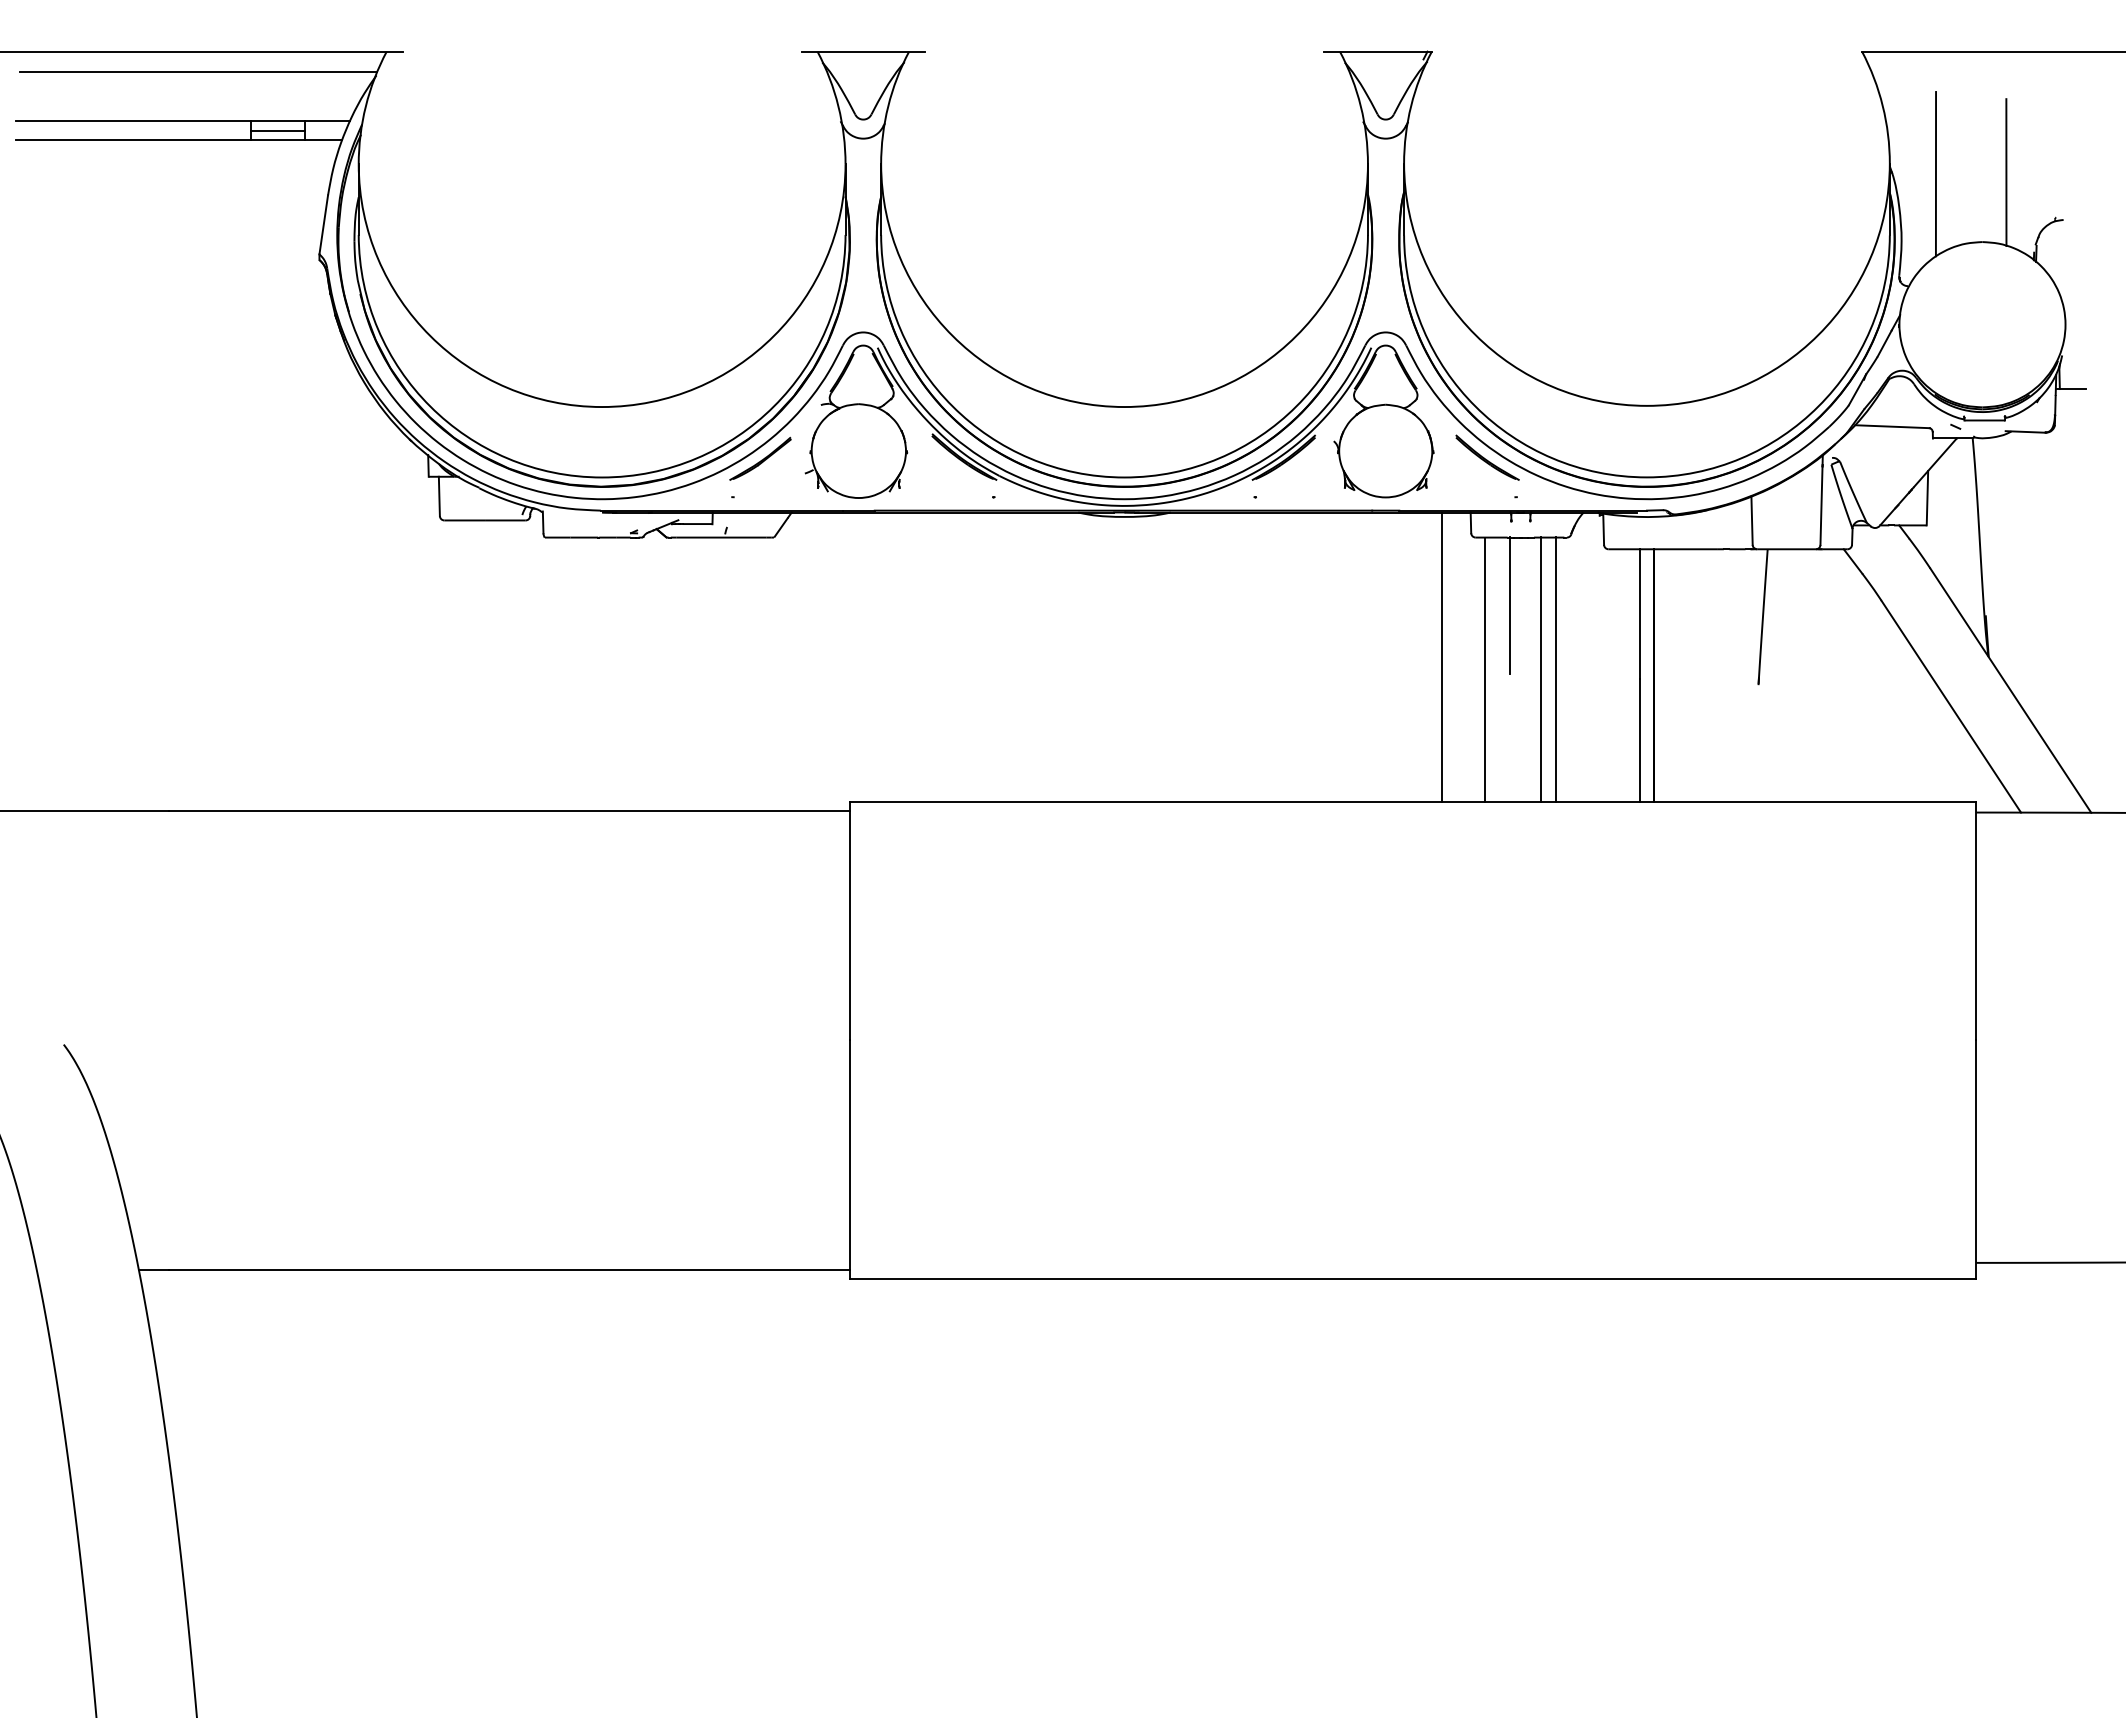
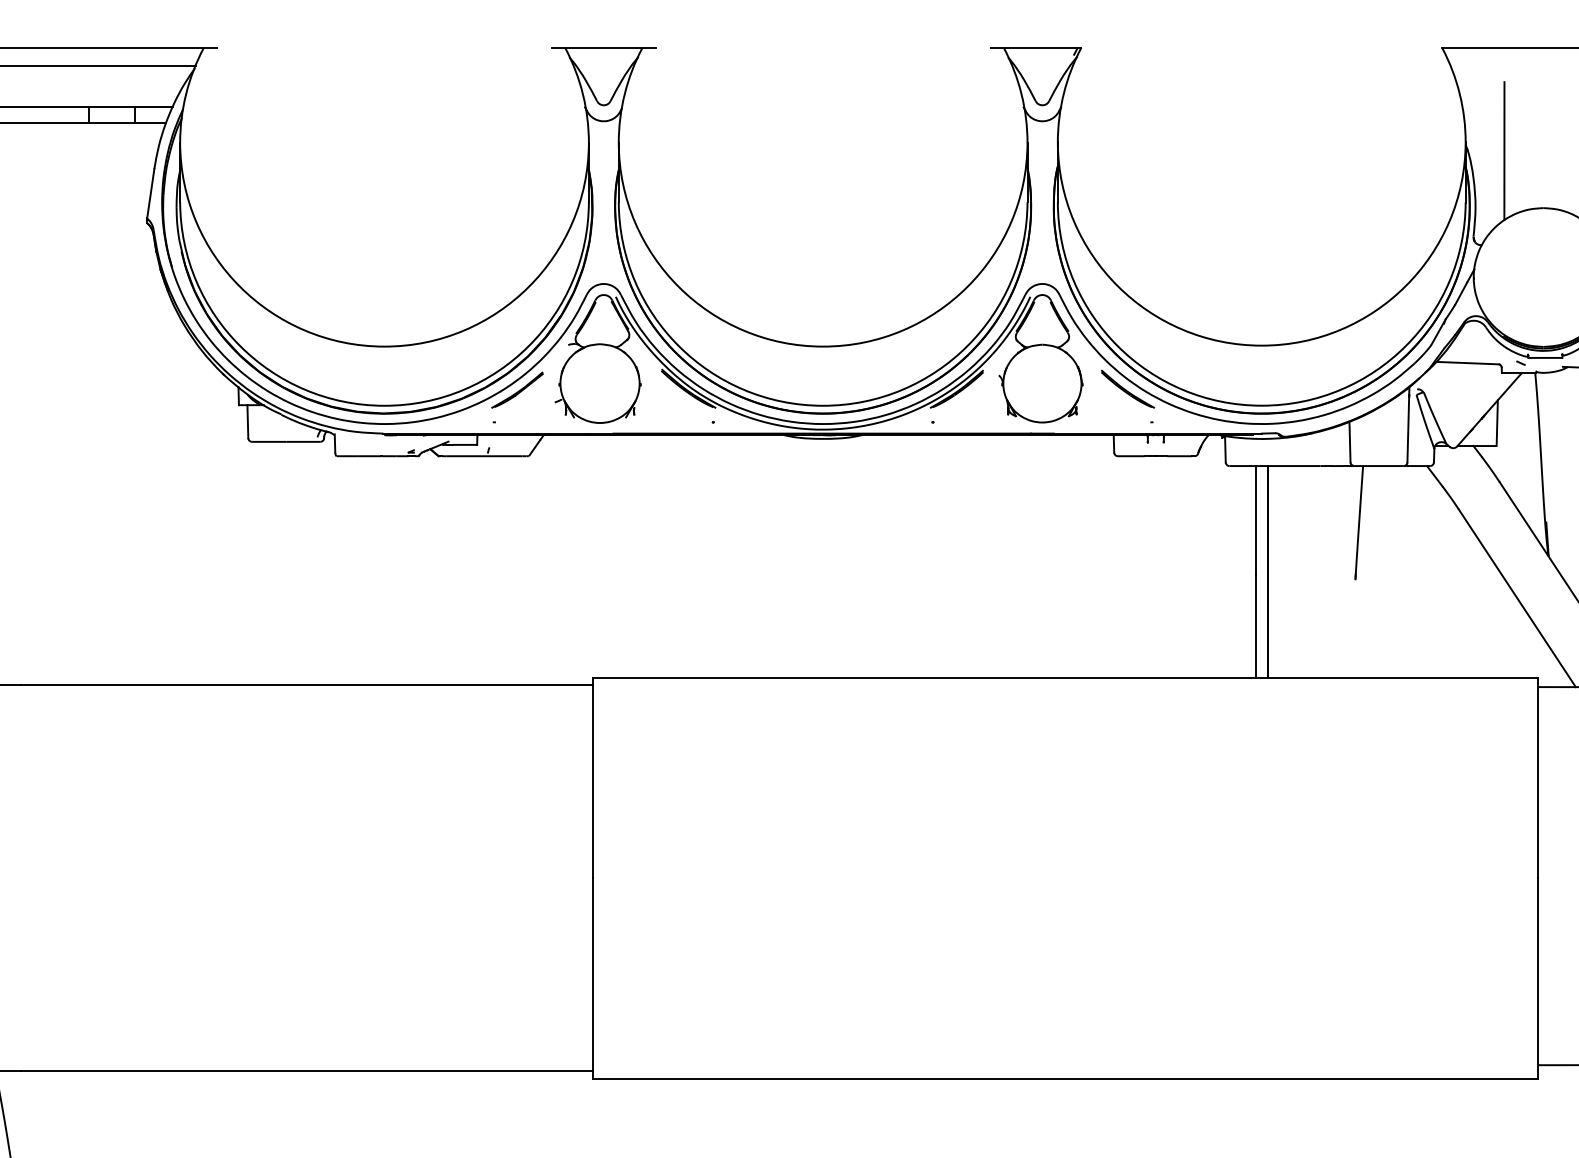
line: (277, 131) -> (111, 115), removed
line: (2006, 172) -> (1563, 149), removed
line: (1510, 605) -> (1147, 513), removed
line: (1442, 656) -> (1090, 556), removed
line: (1485, 669) -> (1126, 566), removed
line: (1541, 669) -> (1173, 566), removed
line: (1555, 669) -> (1184, 566), removed

